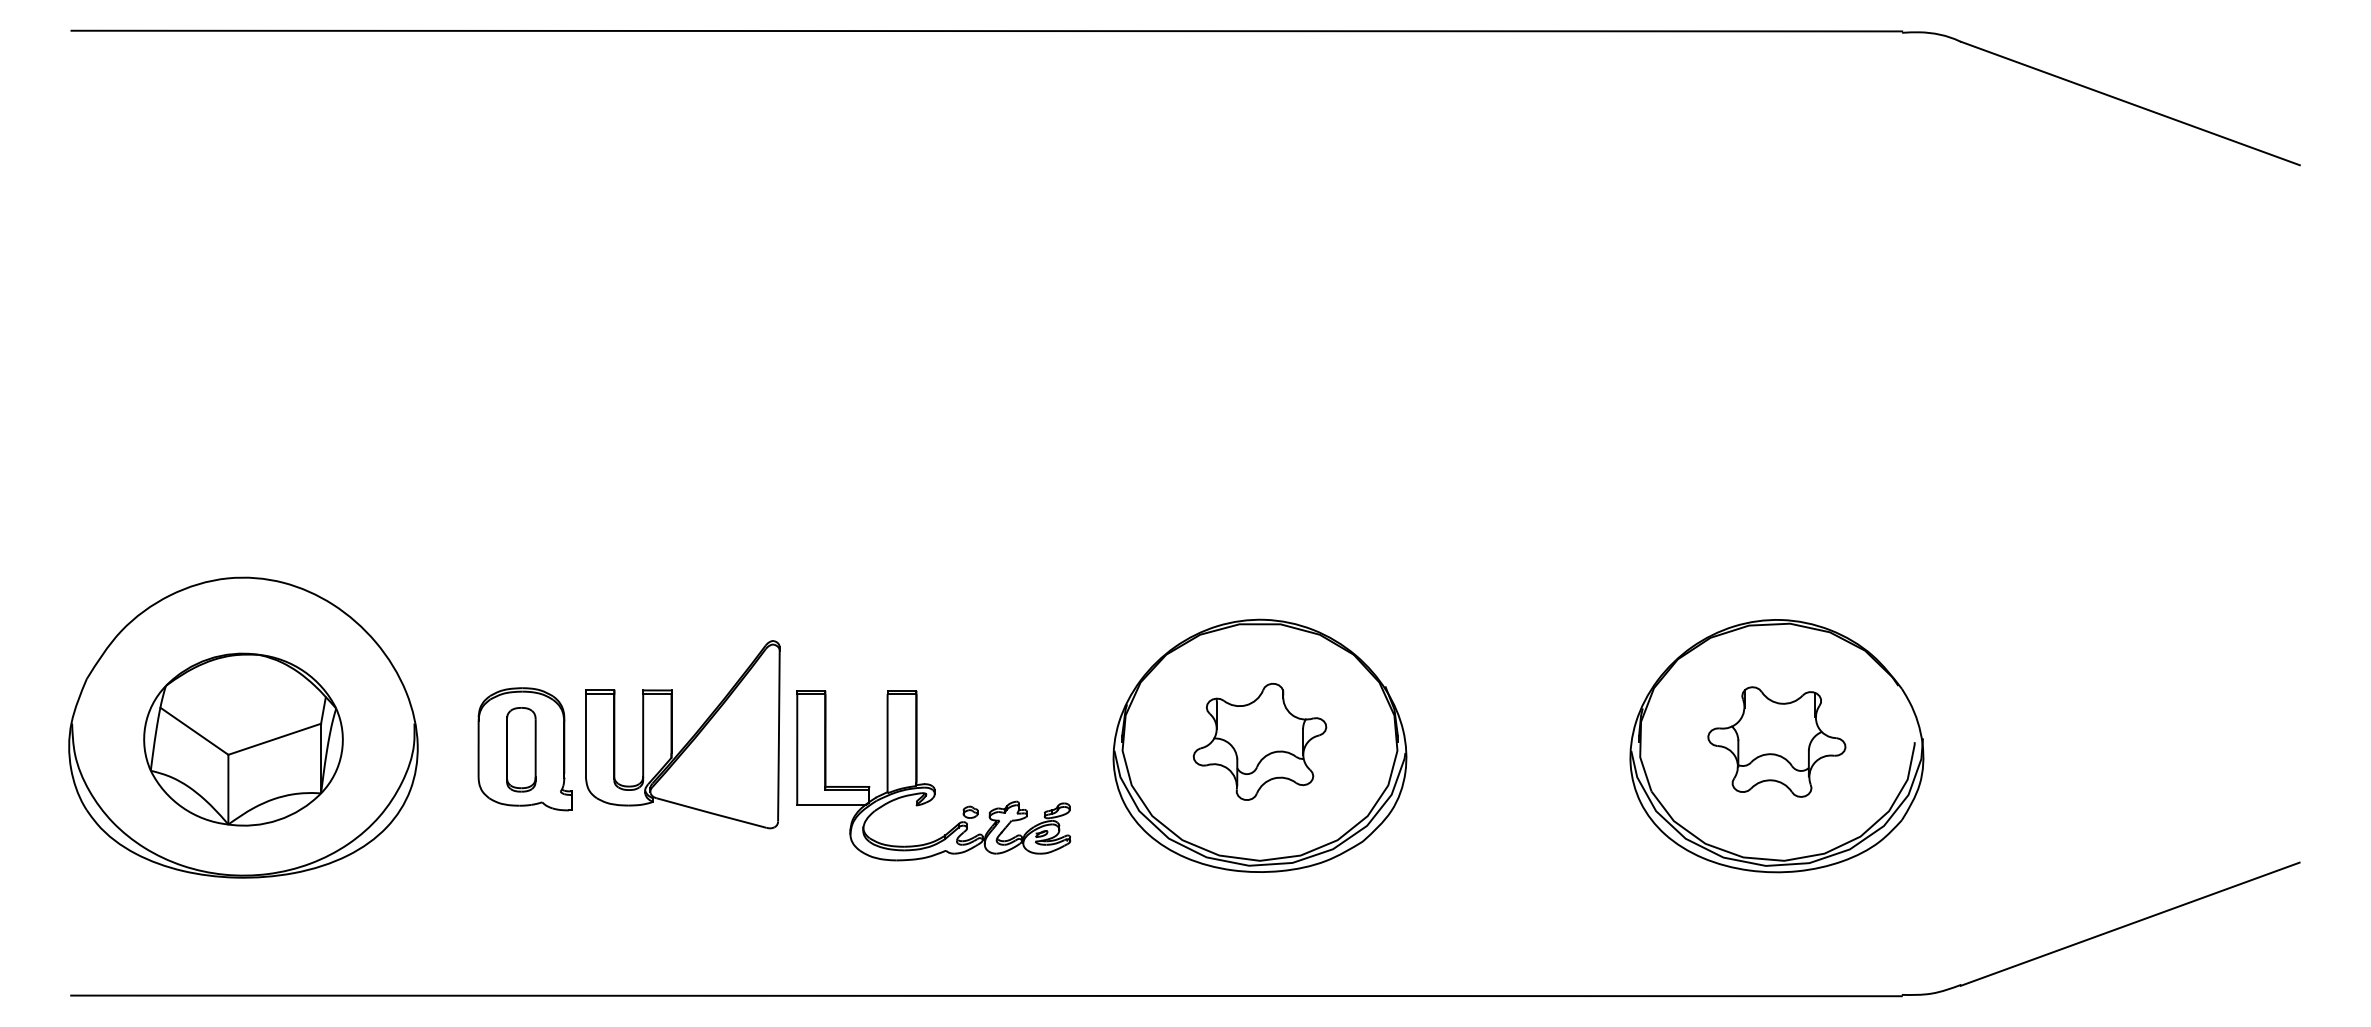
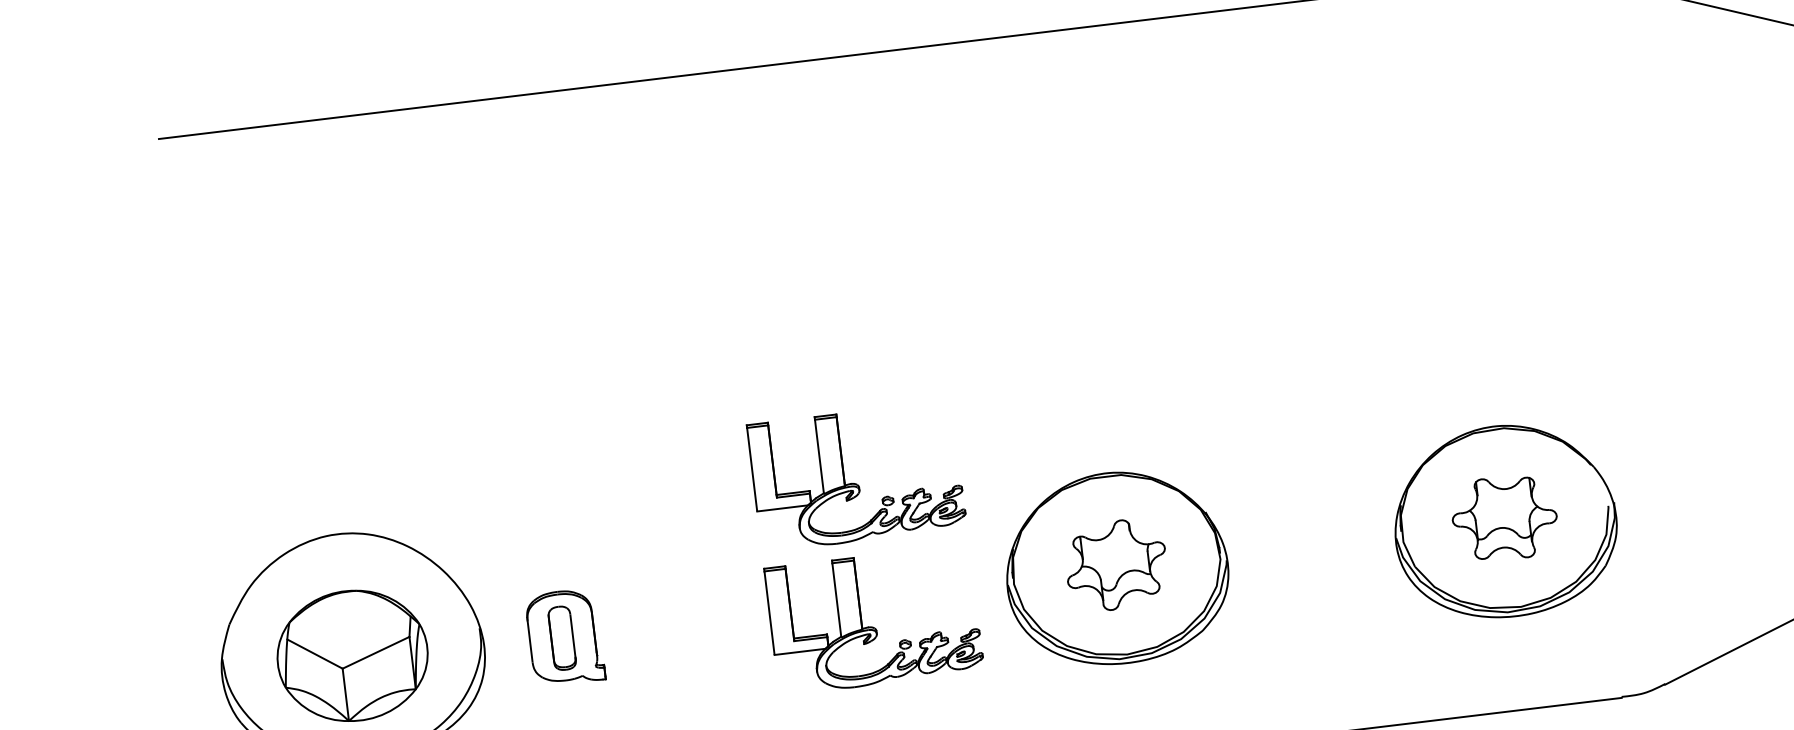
part: (929, 592) -> (854, 483), added
part: (688, 740) -> (686, 616), removed

